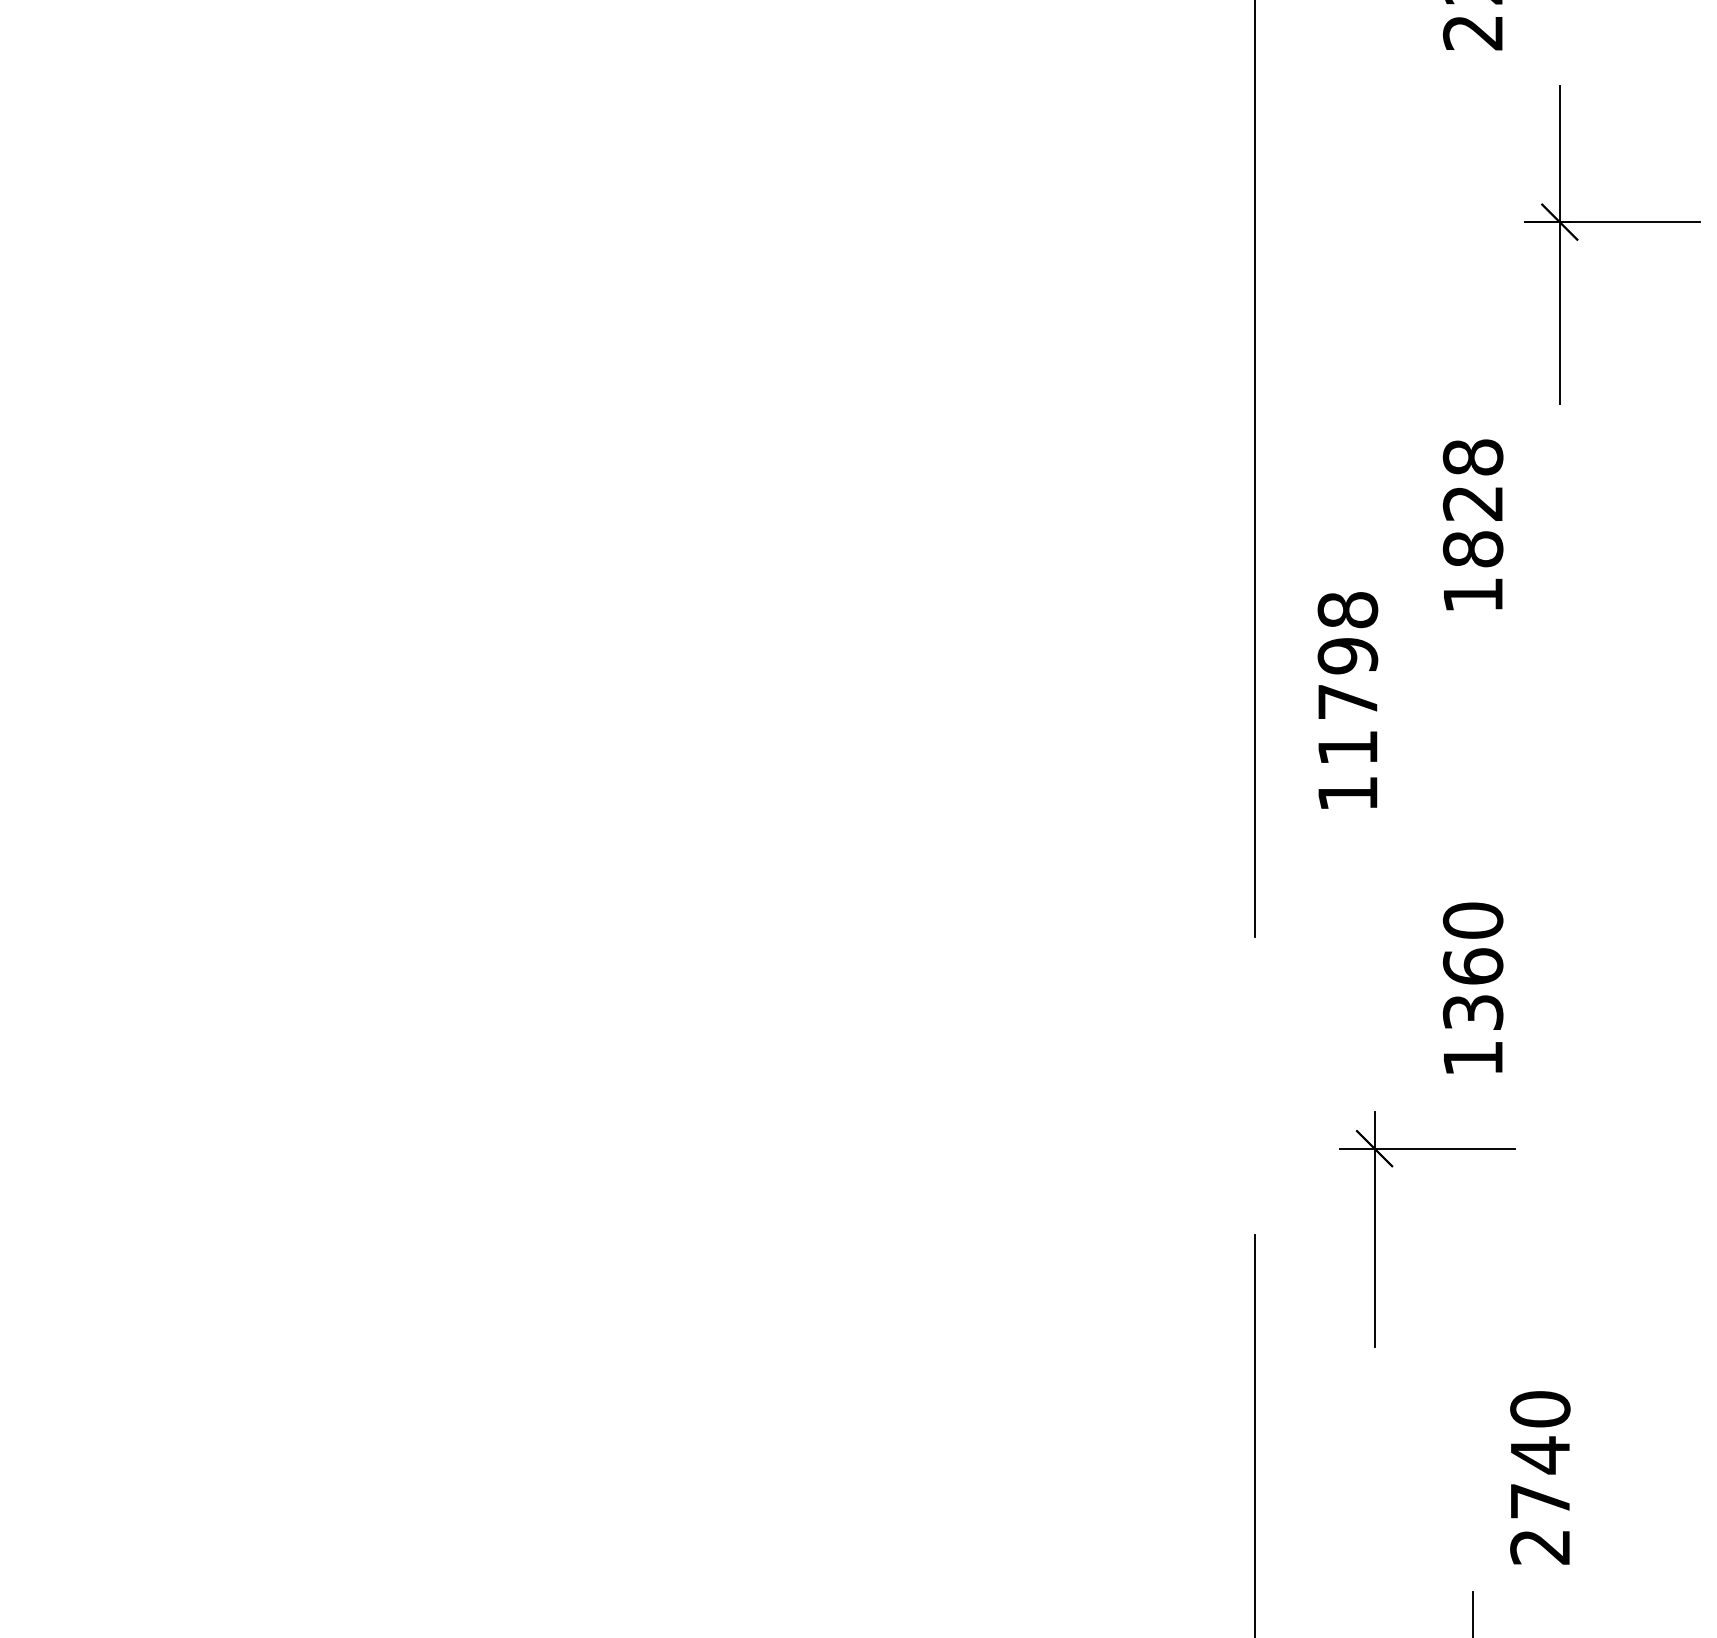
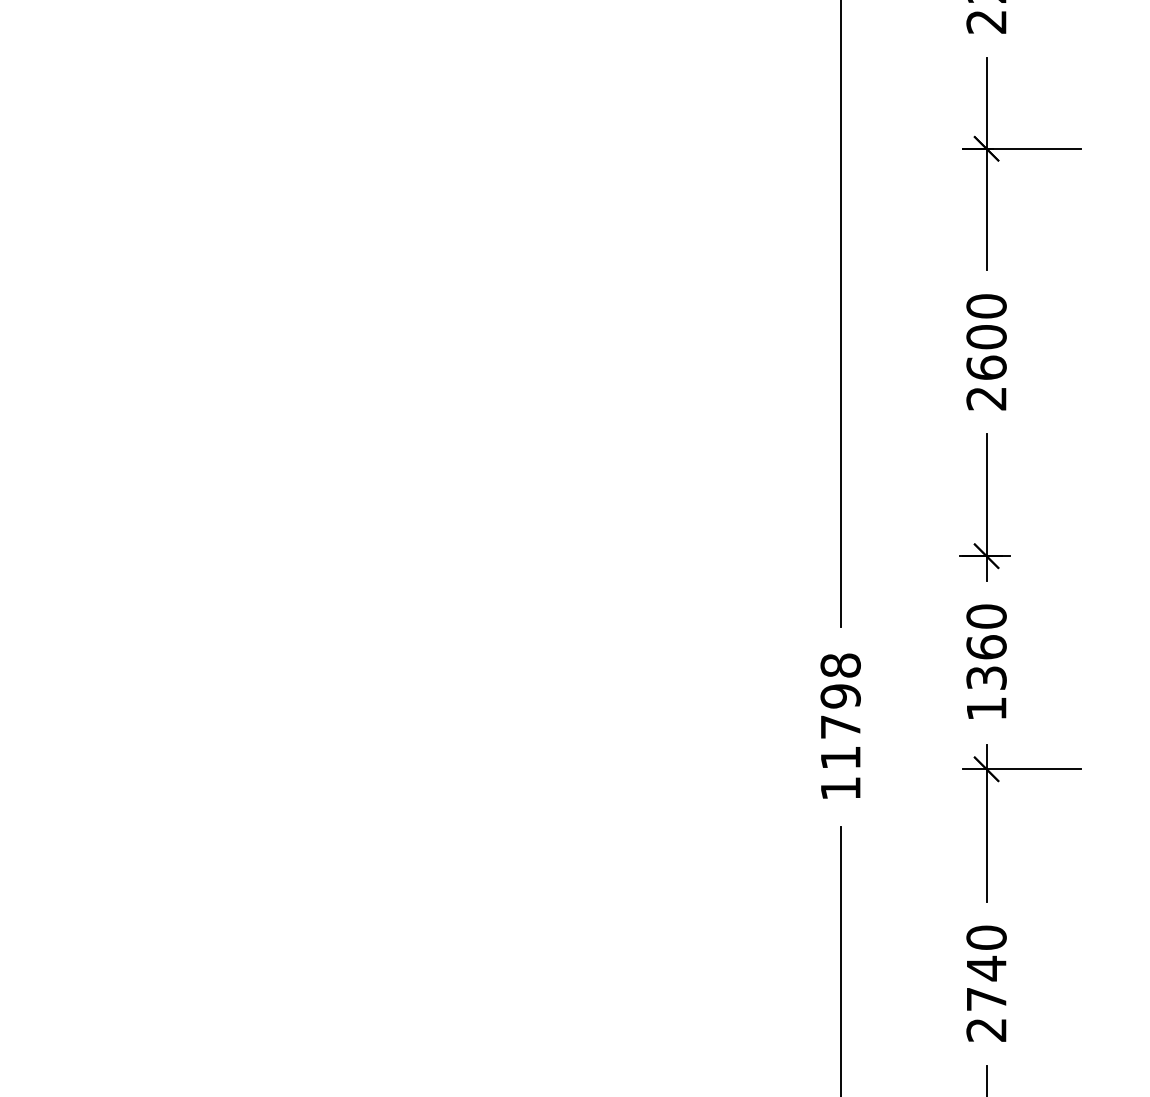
part: (1611, 223) -> (1021, 149), moved
text: (1472, 526) -> (986, 352), 1828 -> 2600
text: (1347, 699) -> (840, 725), moved
part: (1470, 757) -> (984, 507), added
part: (1375, 1229) -> (987, 823), moved
text: (1540, 1477) -> (986, 983), moved

